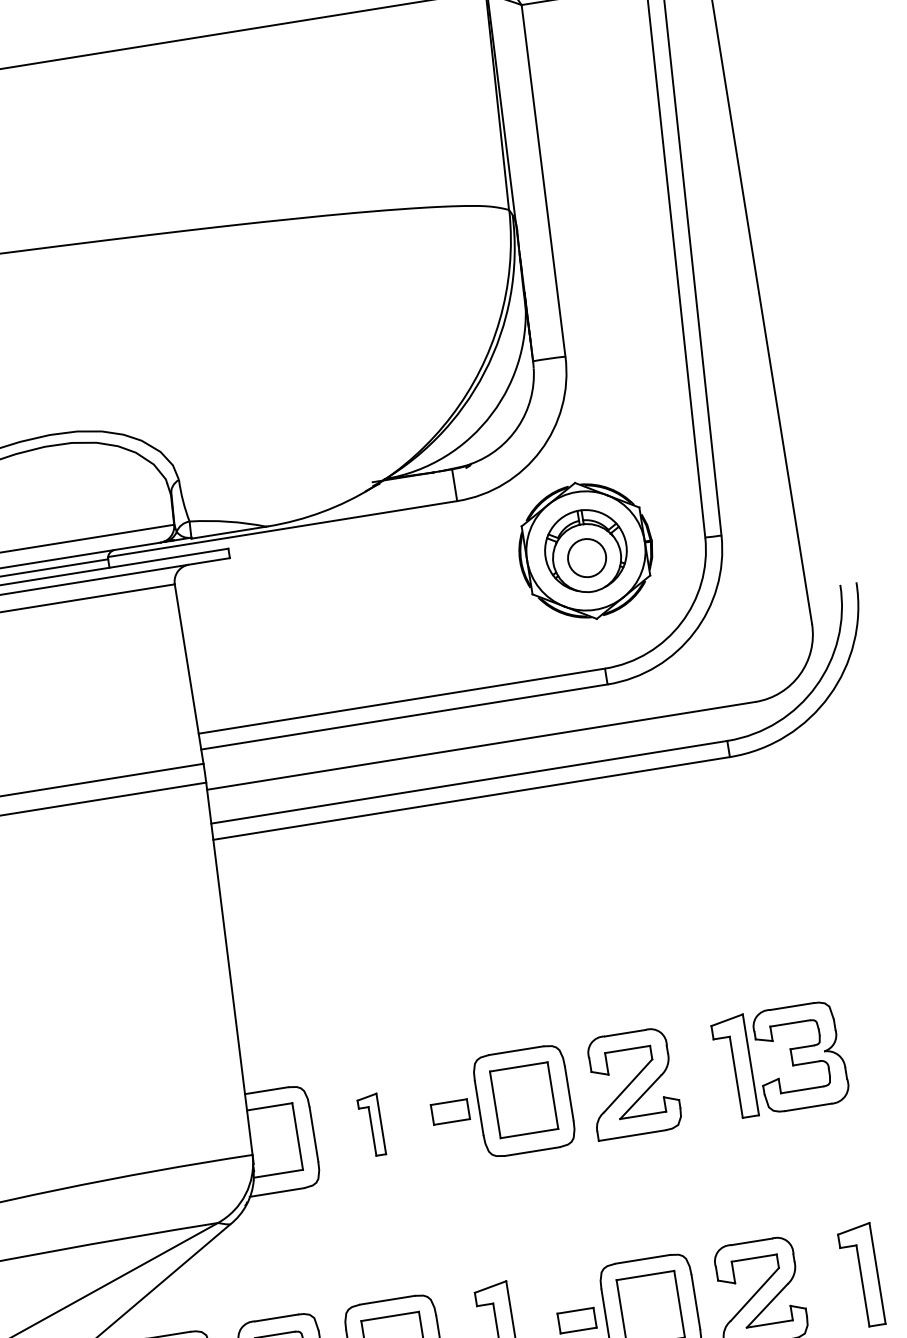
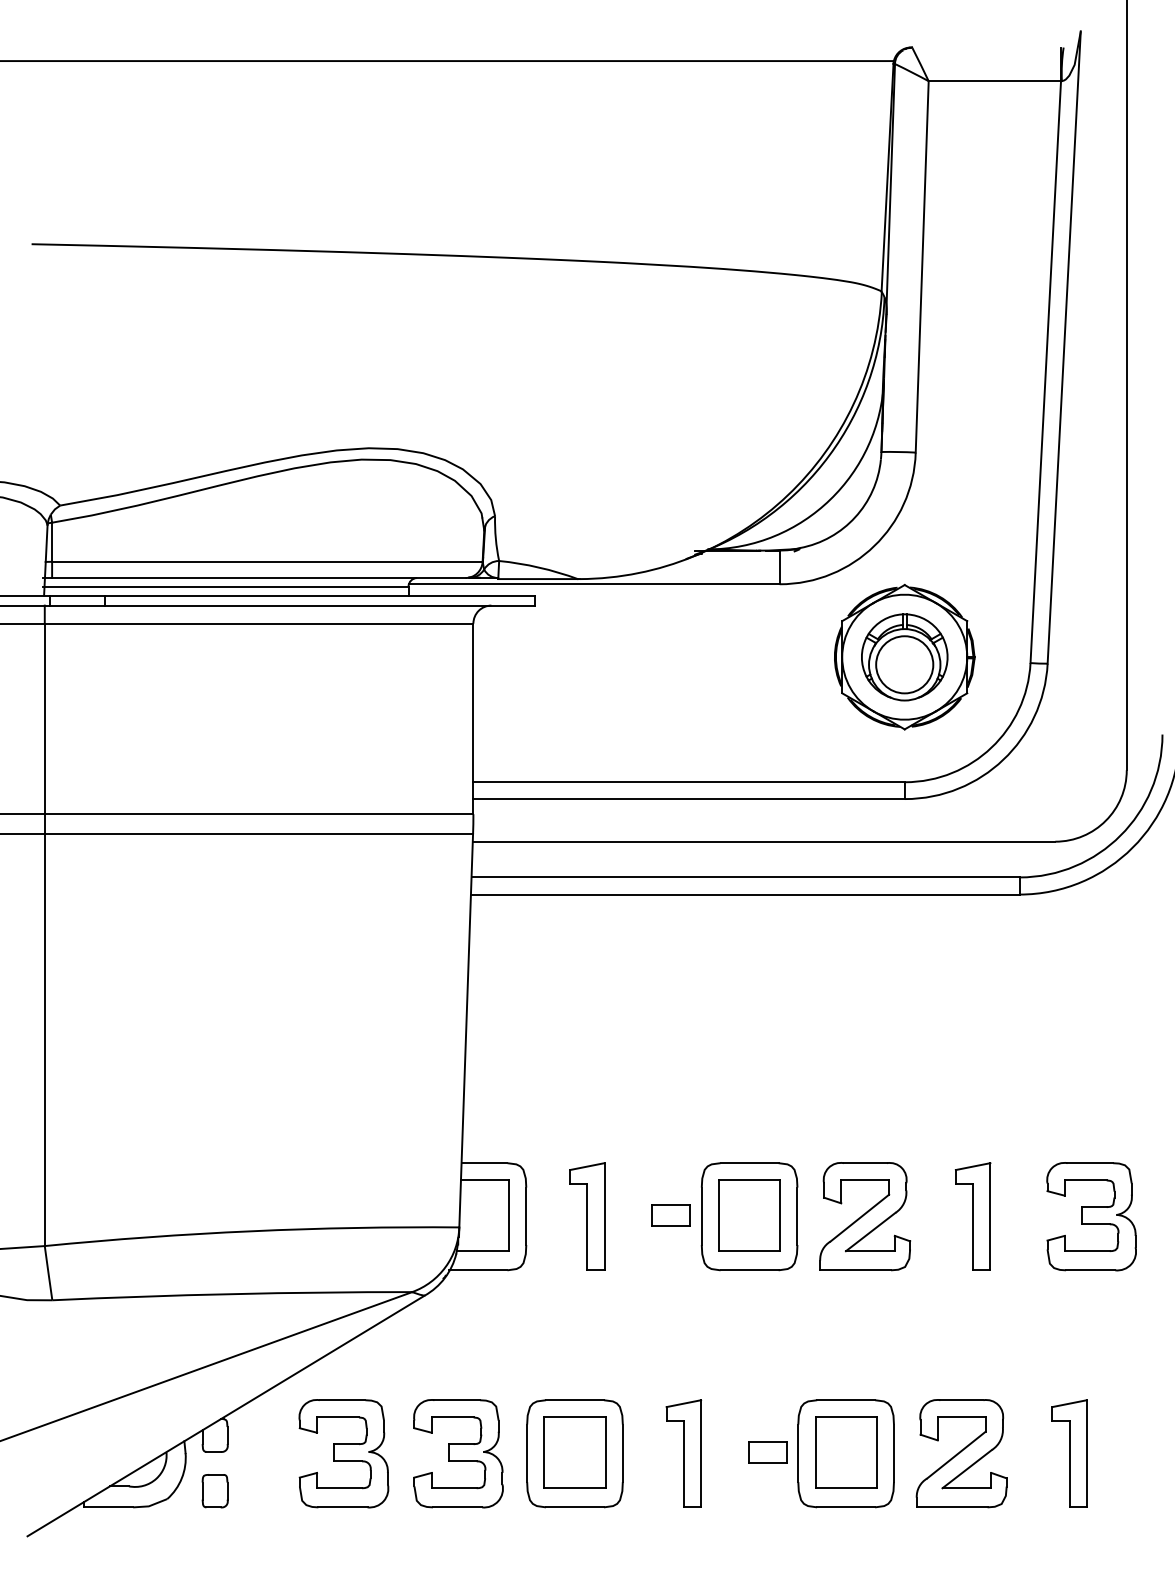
circle: (586, 557) -> (904, 664), size x1.43
part: (800, 1056) -> (1091, 1216), moved
part: (371, 1125) -> (587, 1216), size x1.67

